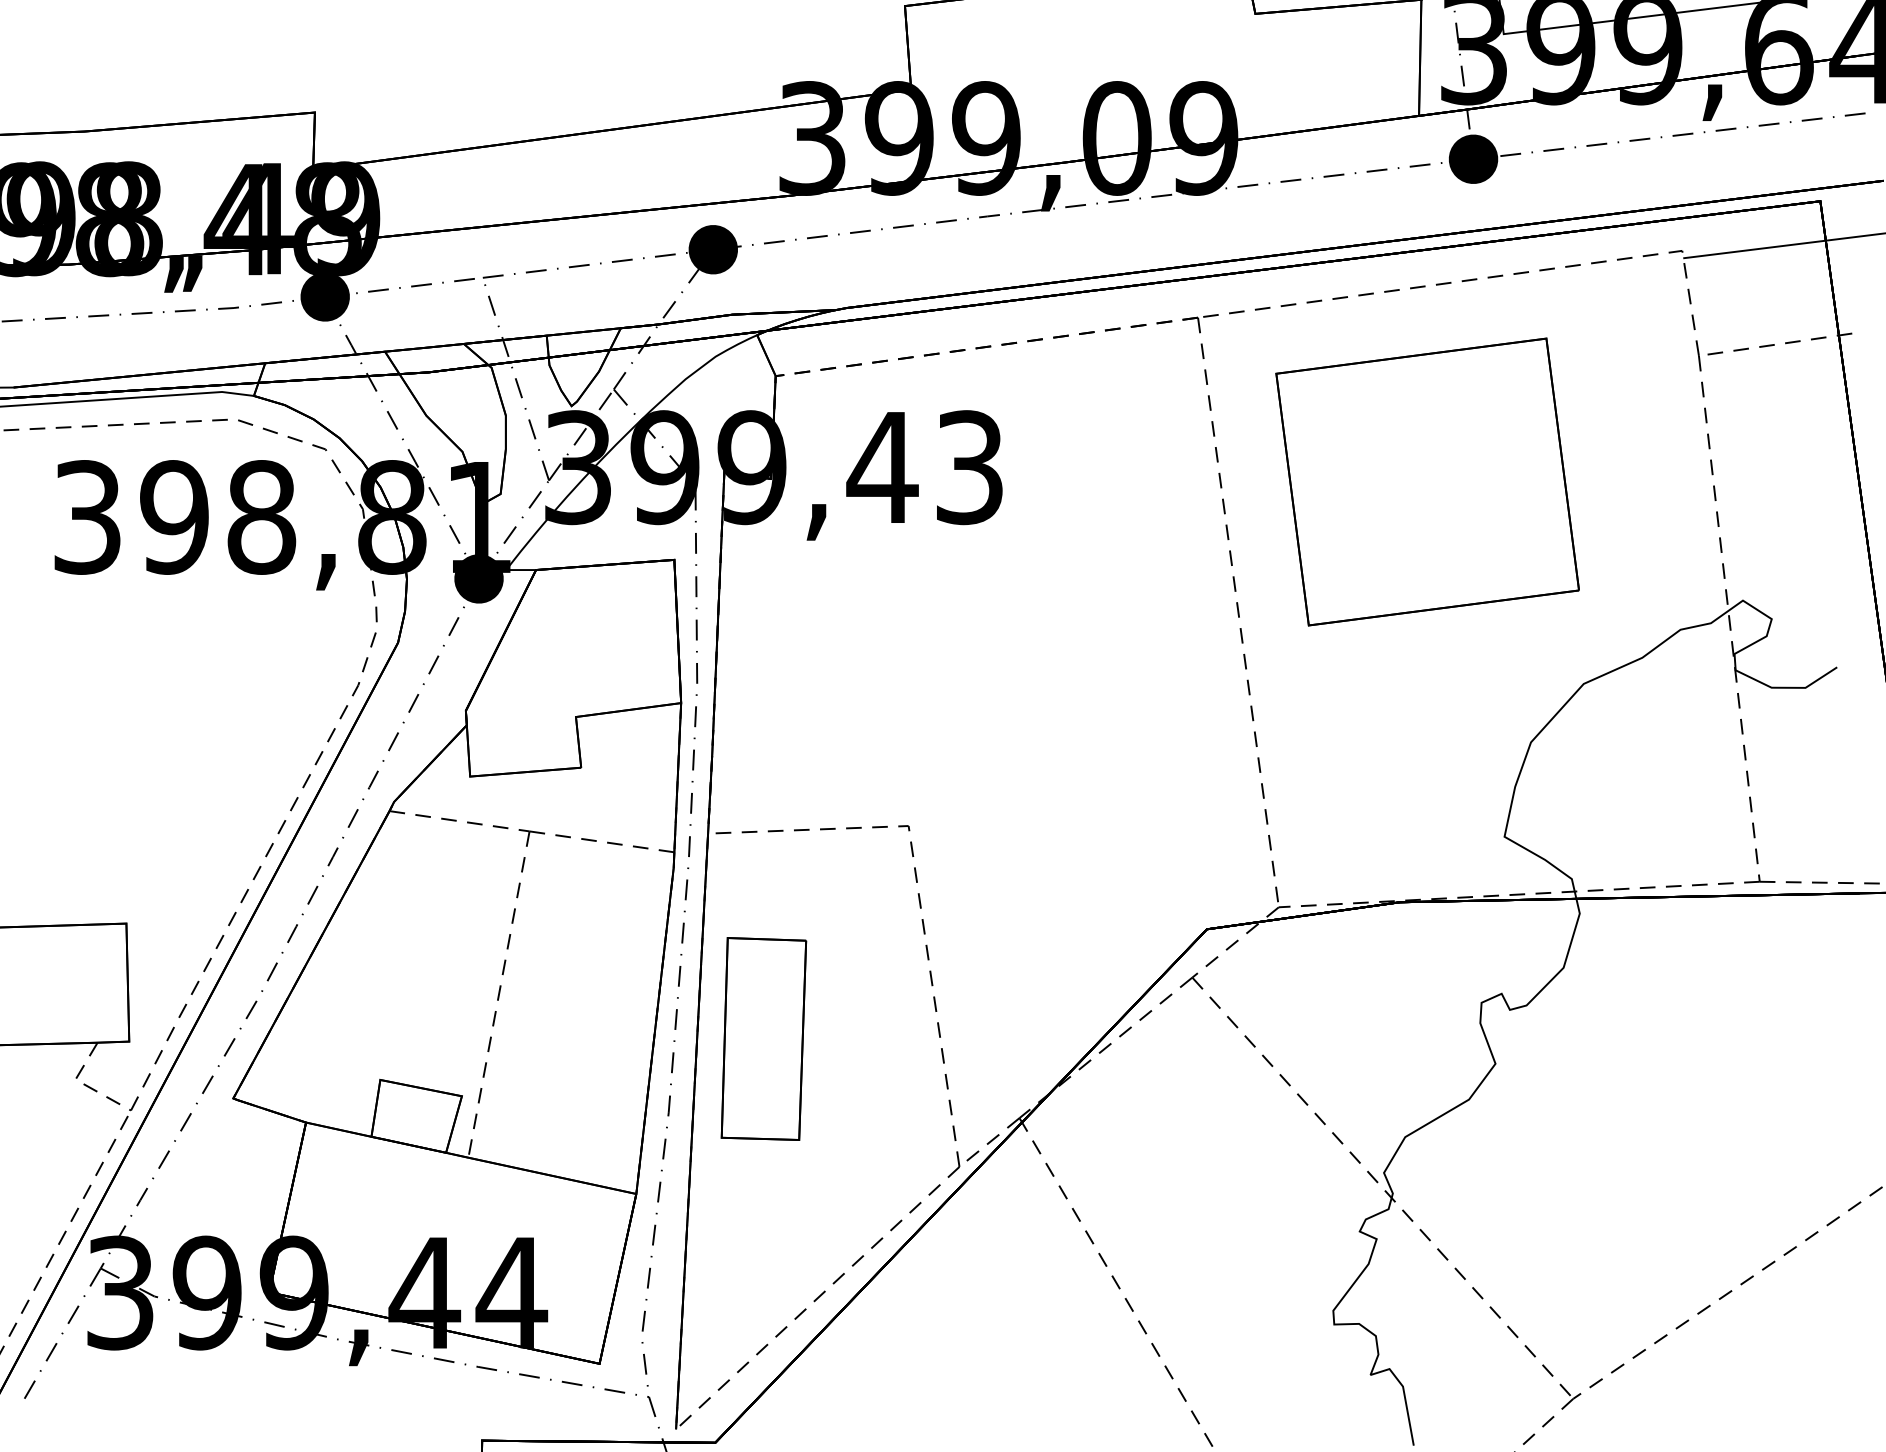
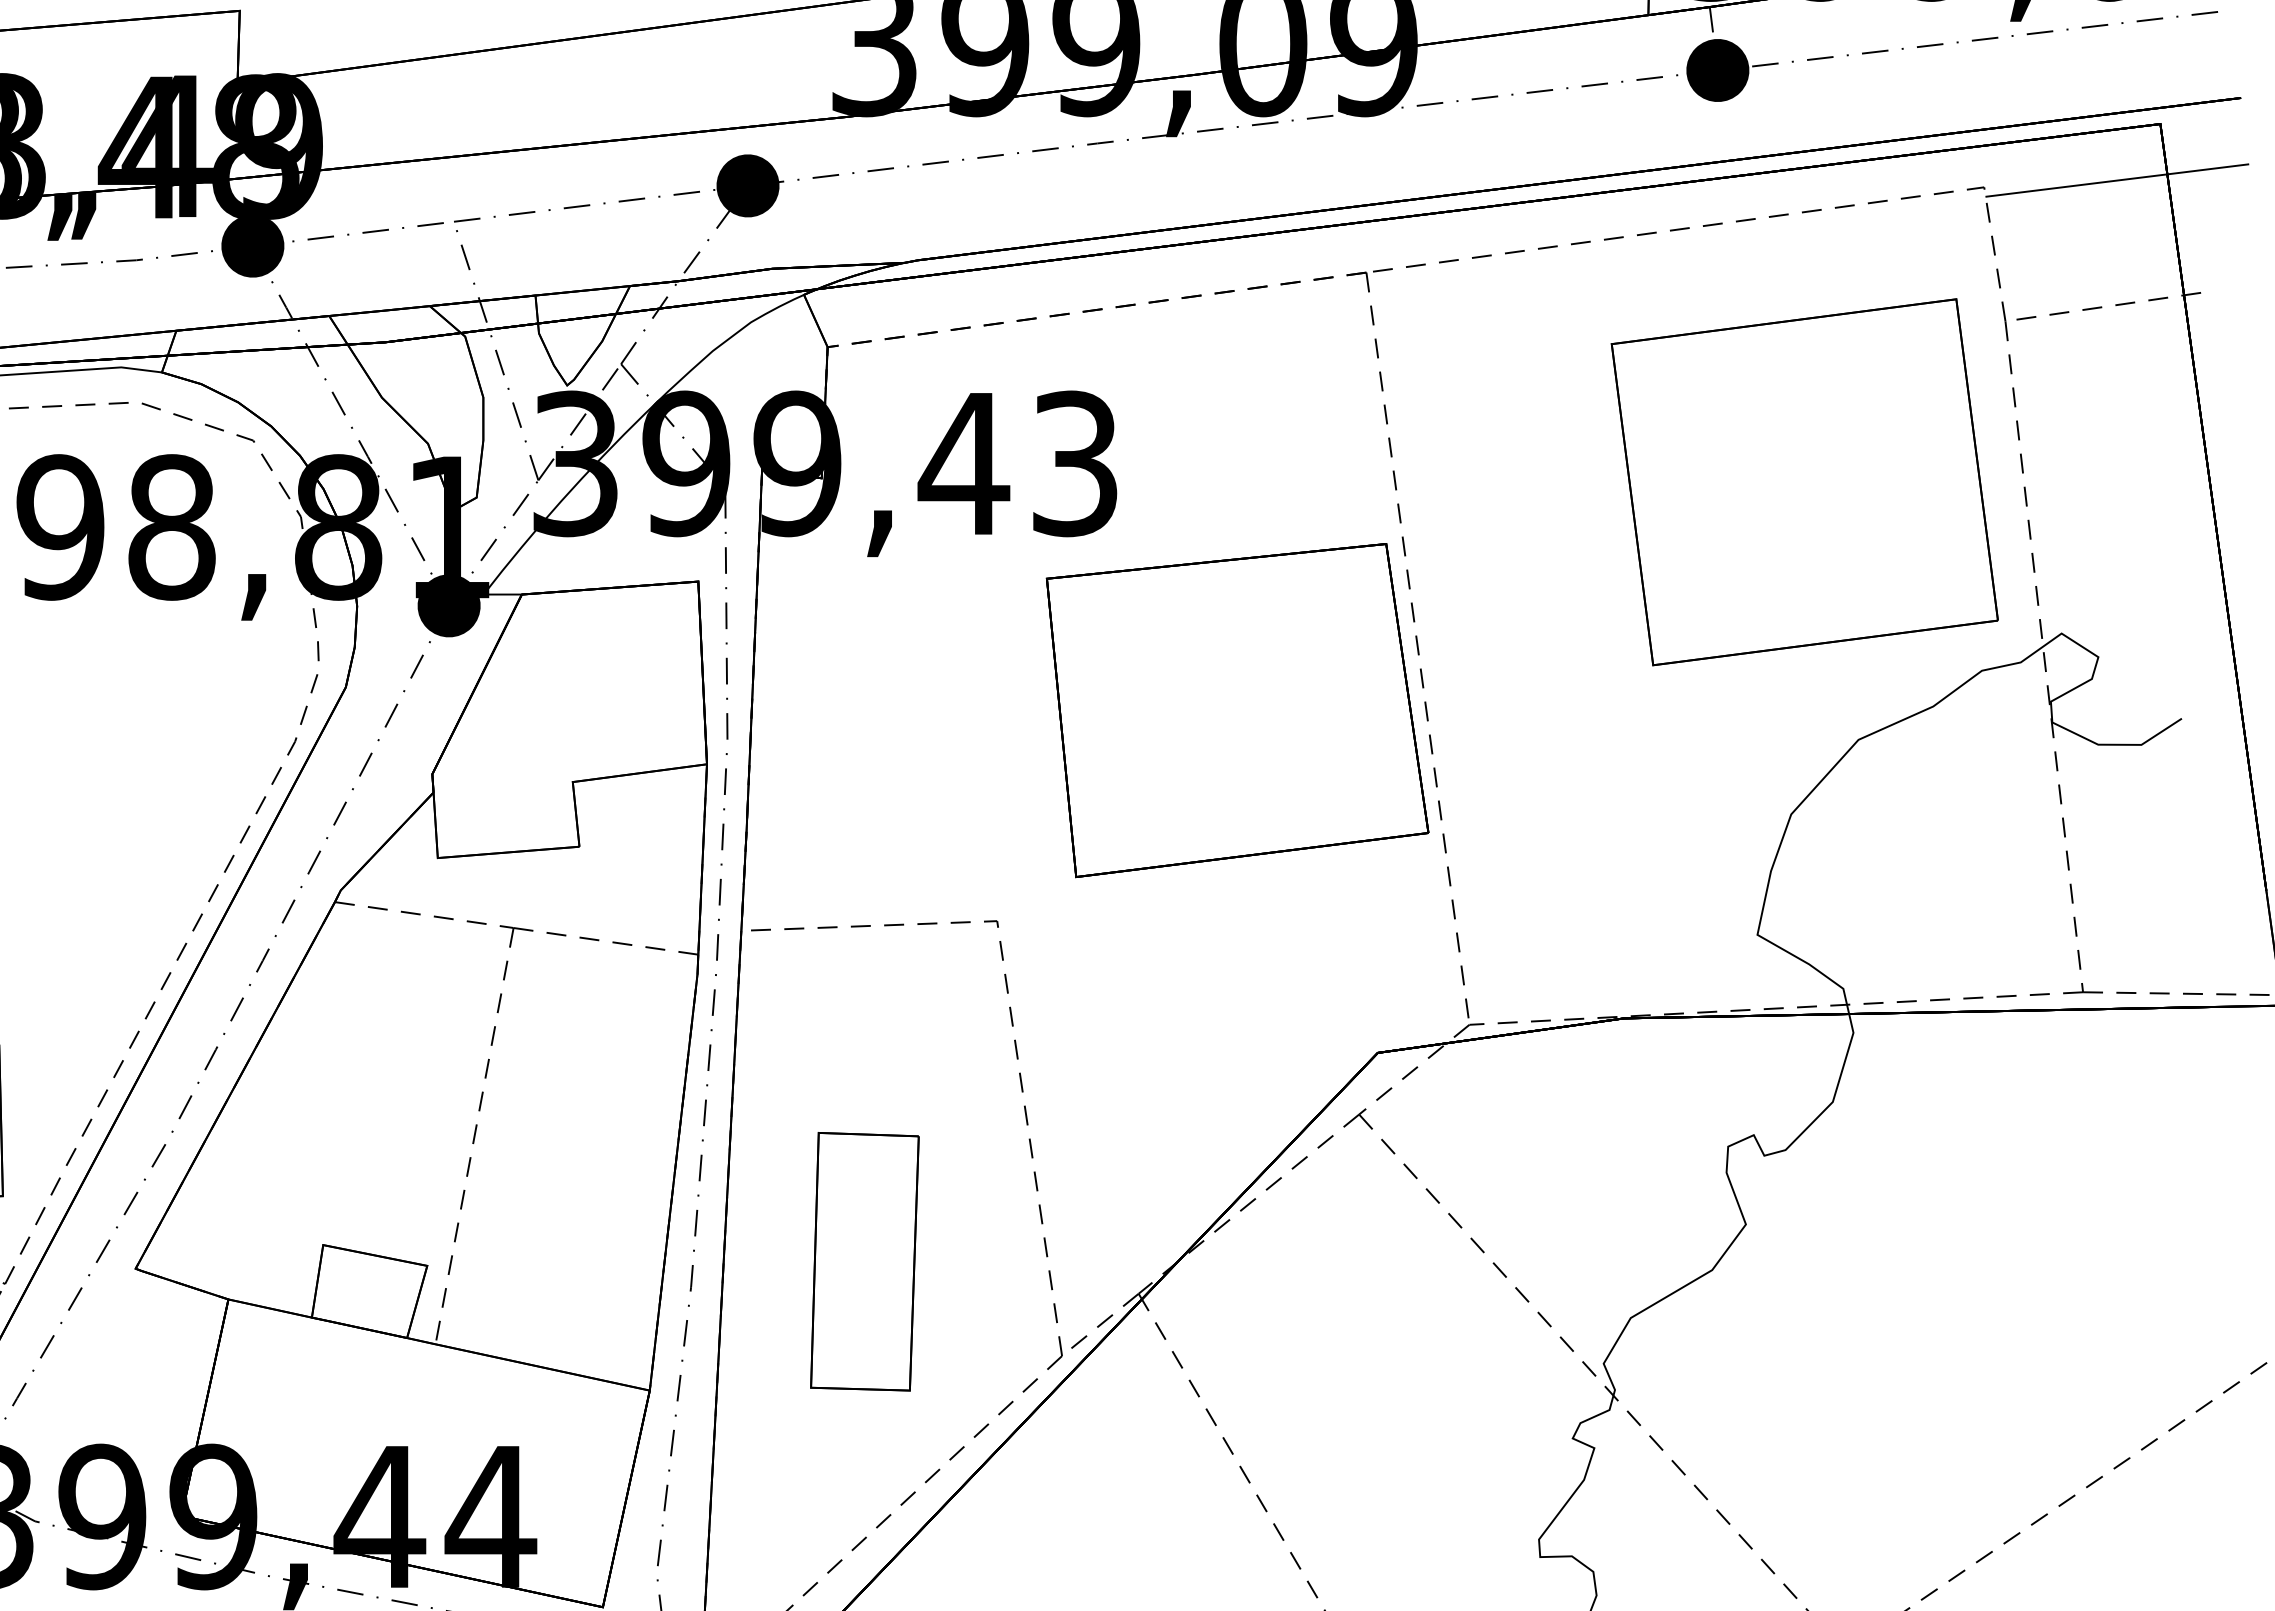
part: (1427, 481) -> (1804, 481), moved
part: (1096, 660) -> (1236, 709), added
part: (763, 1038) -> (864, 1261), moved

